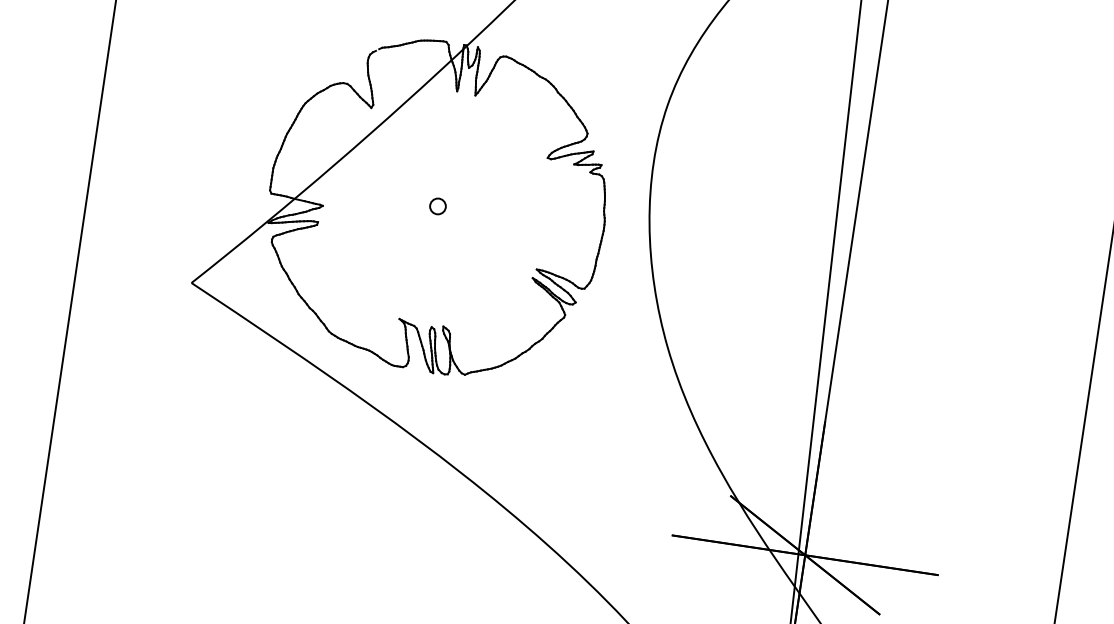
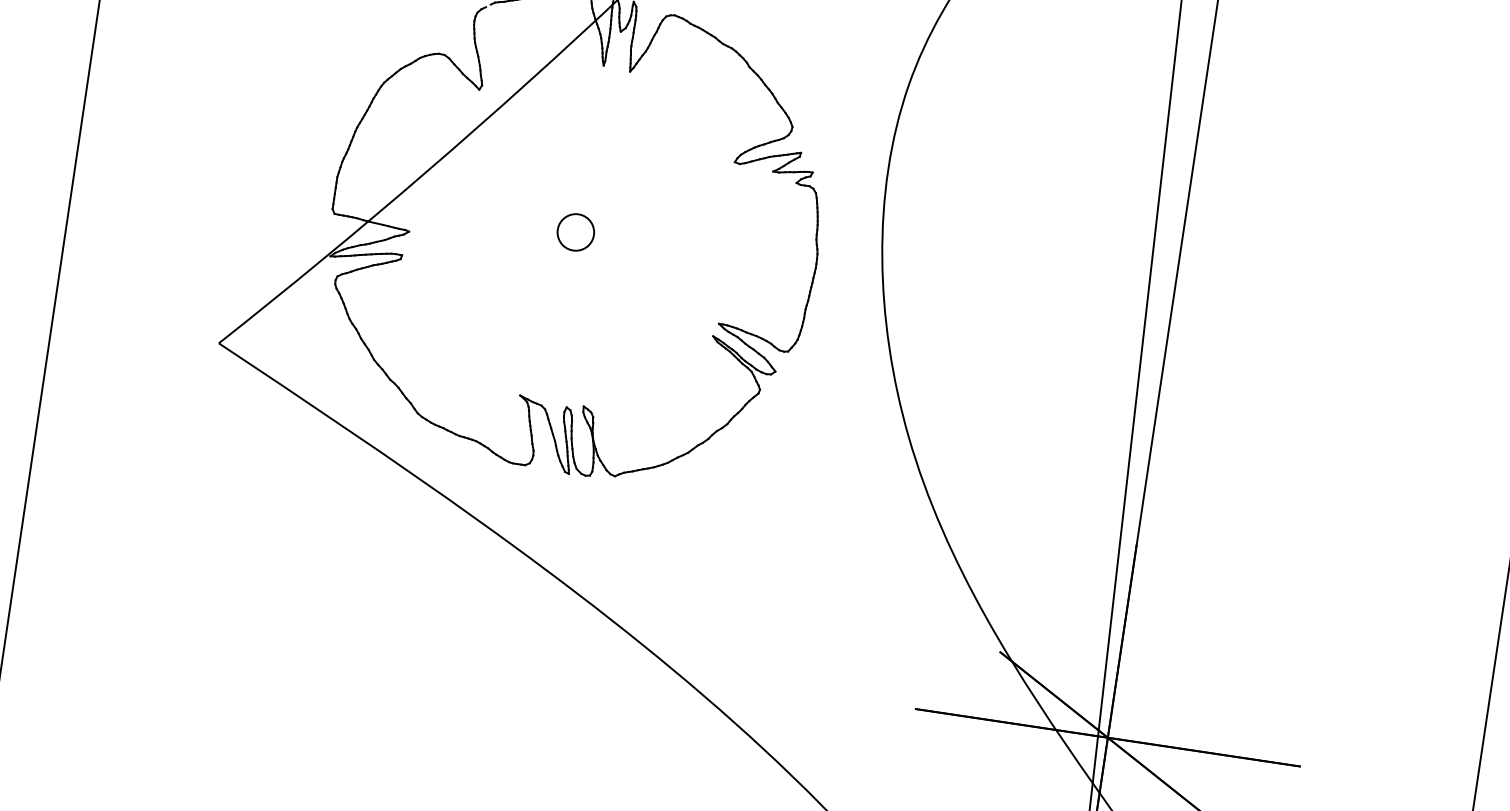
circle: (437, 206) -> (575, 232), size x1.6

